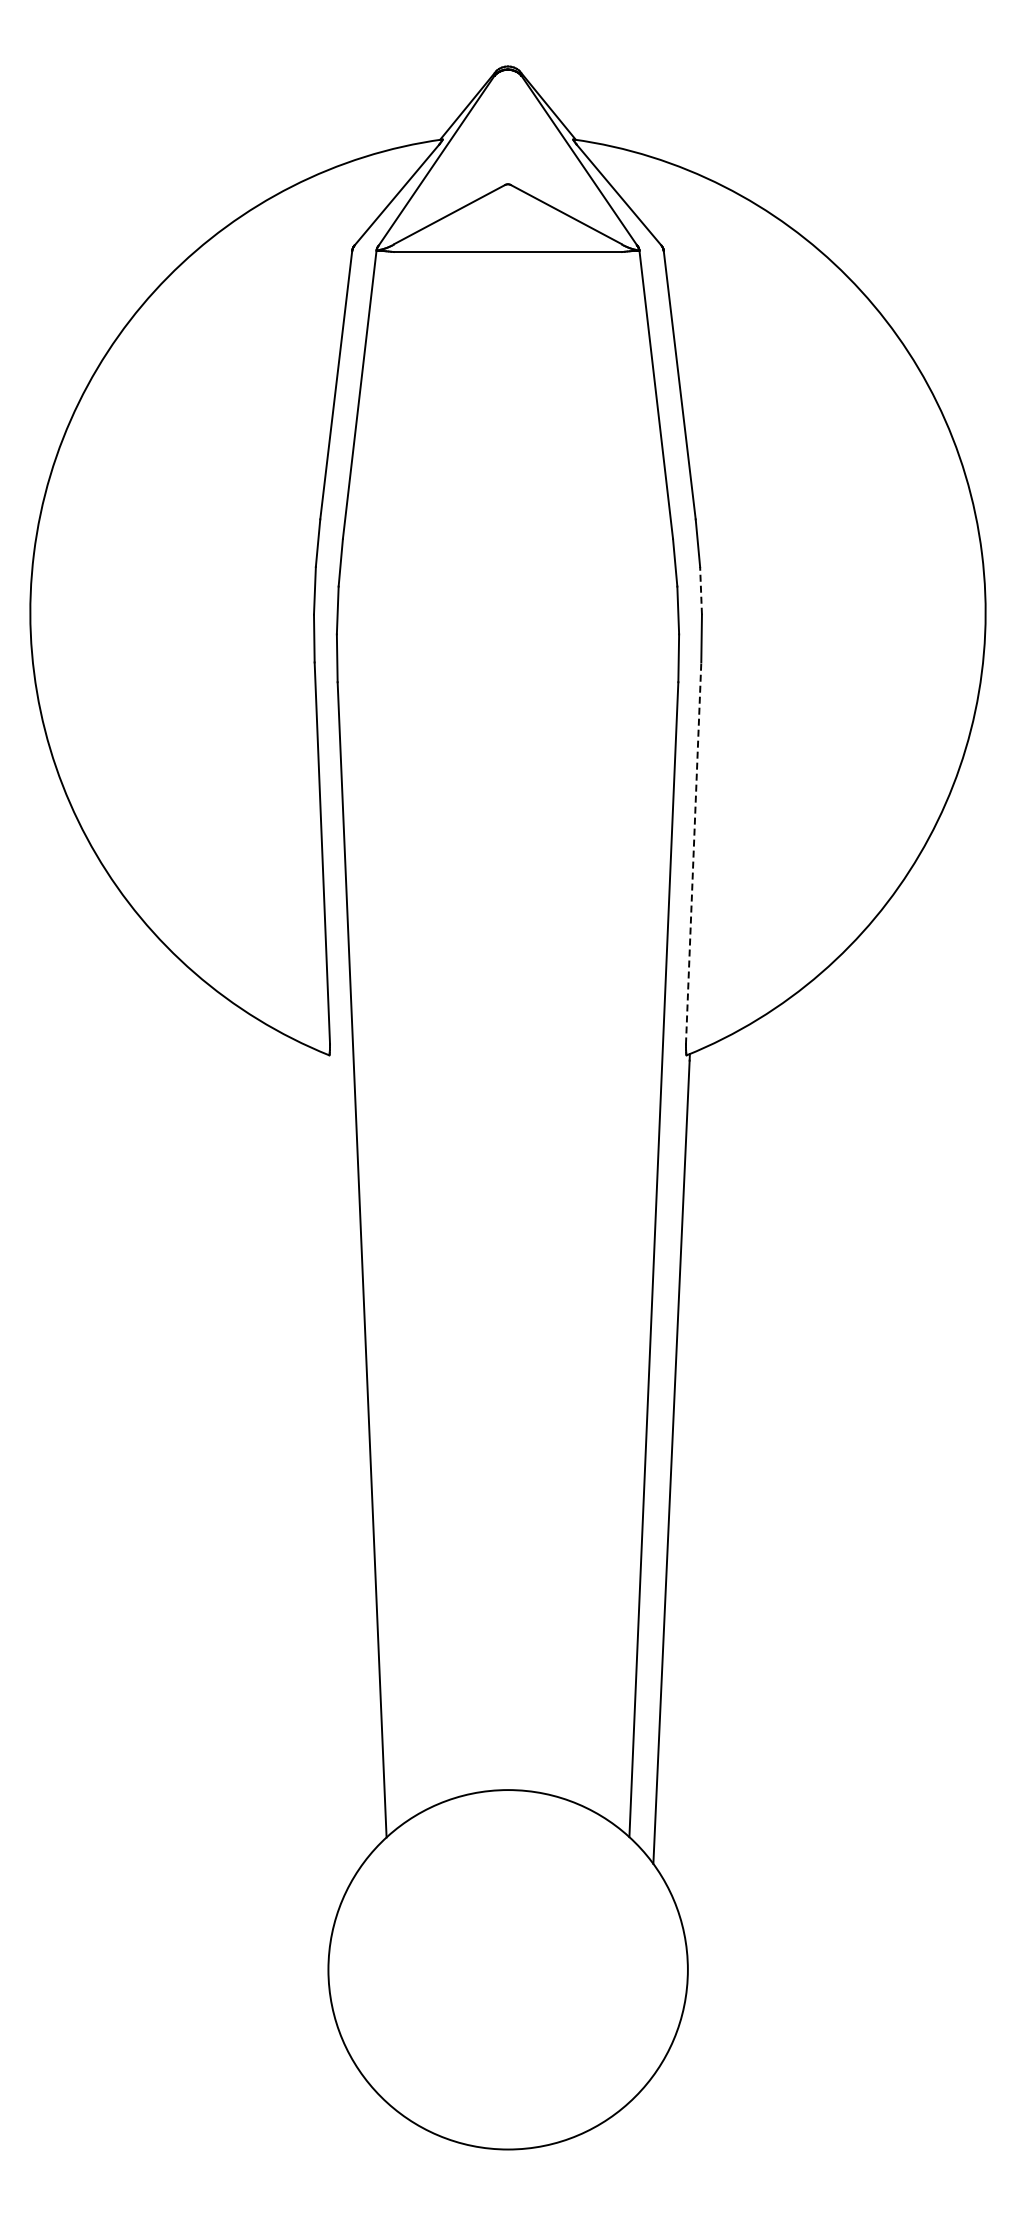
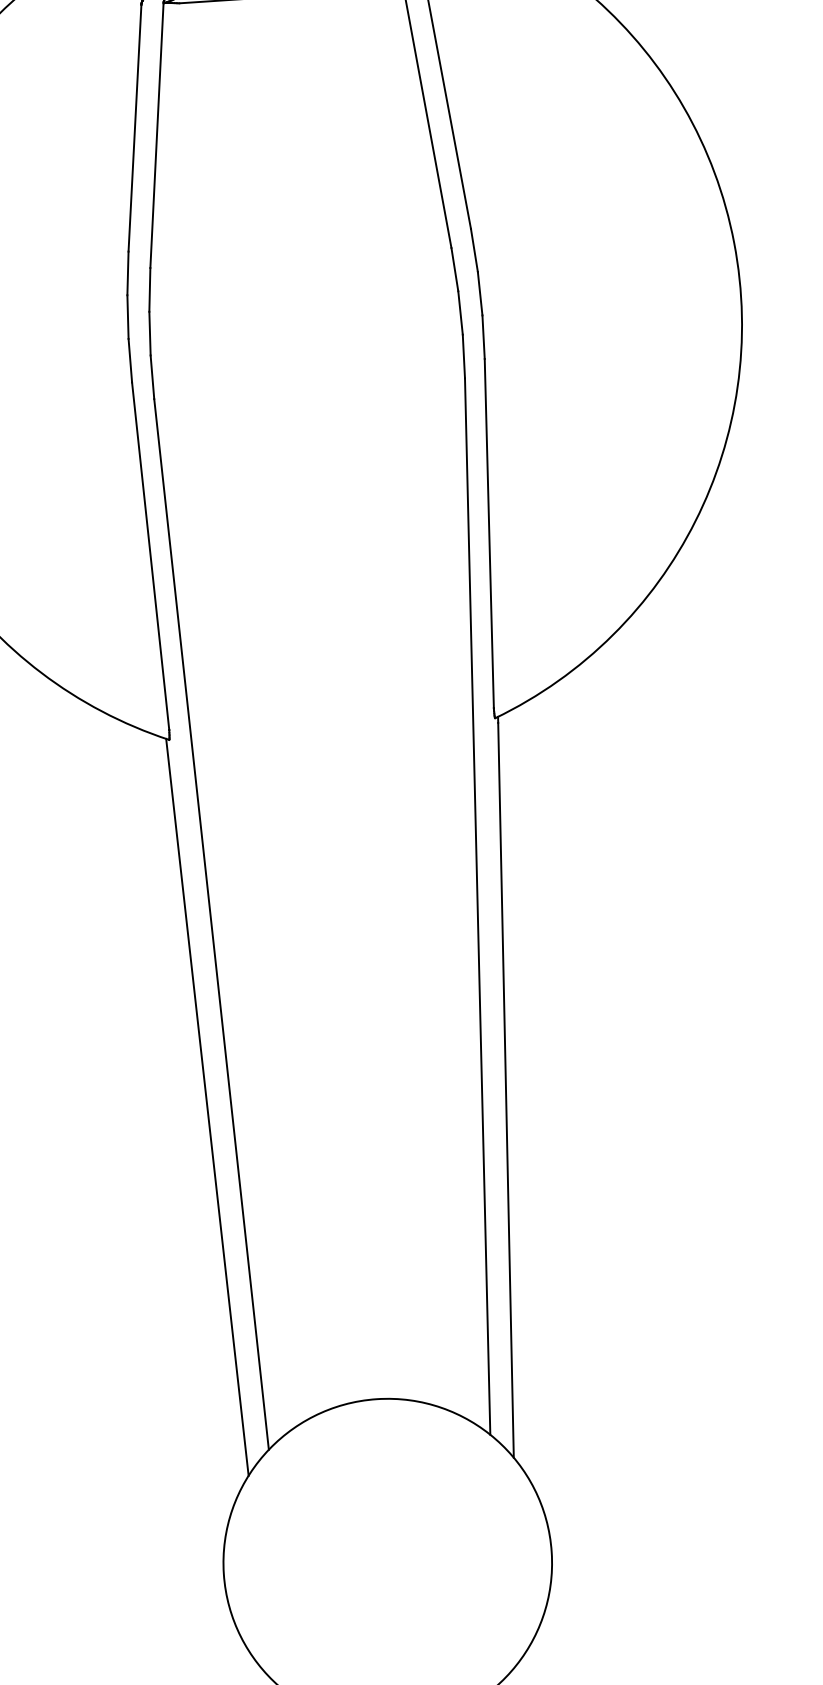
line: (701, 590) -> (480, 293), dashed -> solid
line: (693, 852) -> (489, 532), dashed -> solid
line: (344, 1459) -> (207, 1107), added

